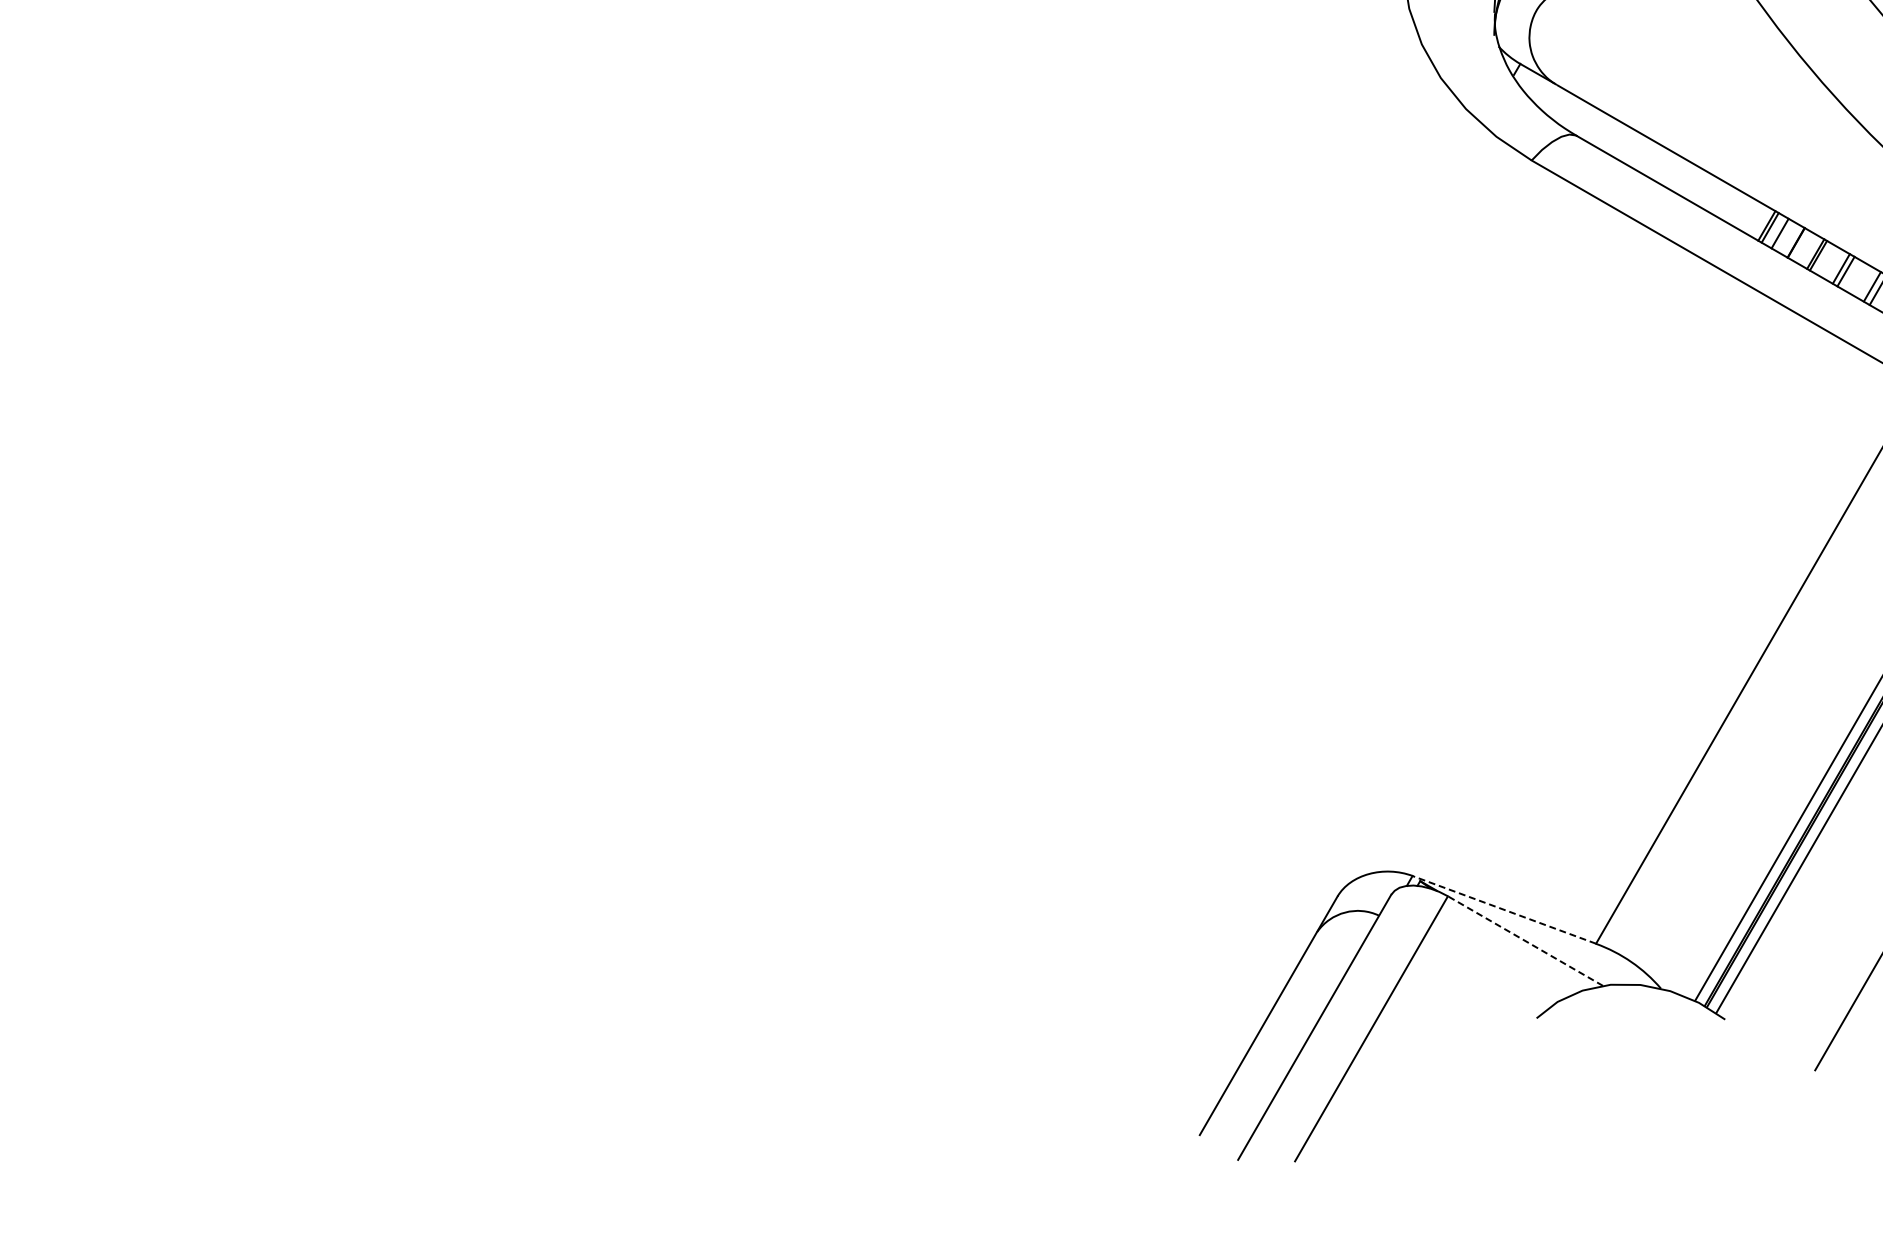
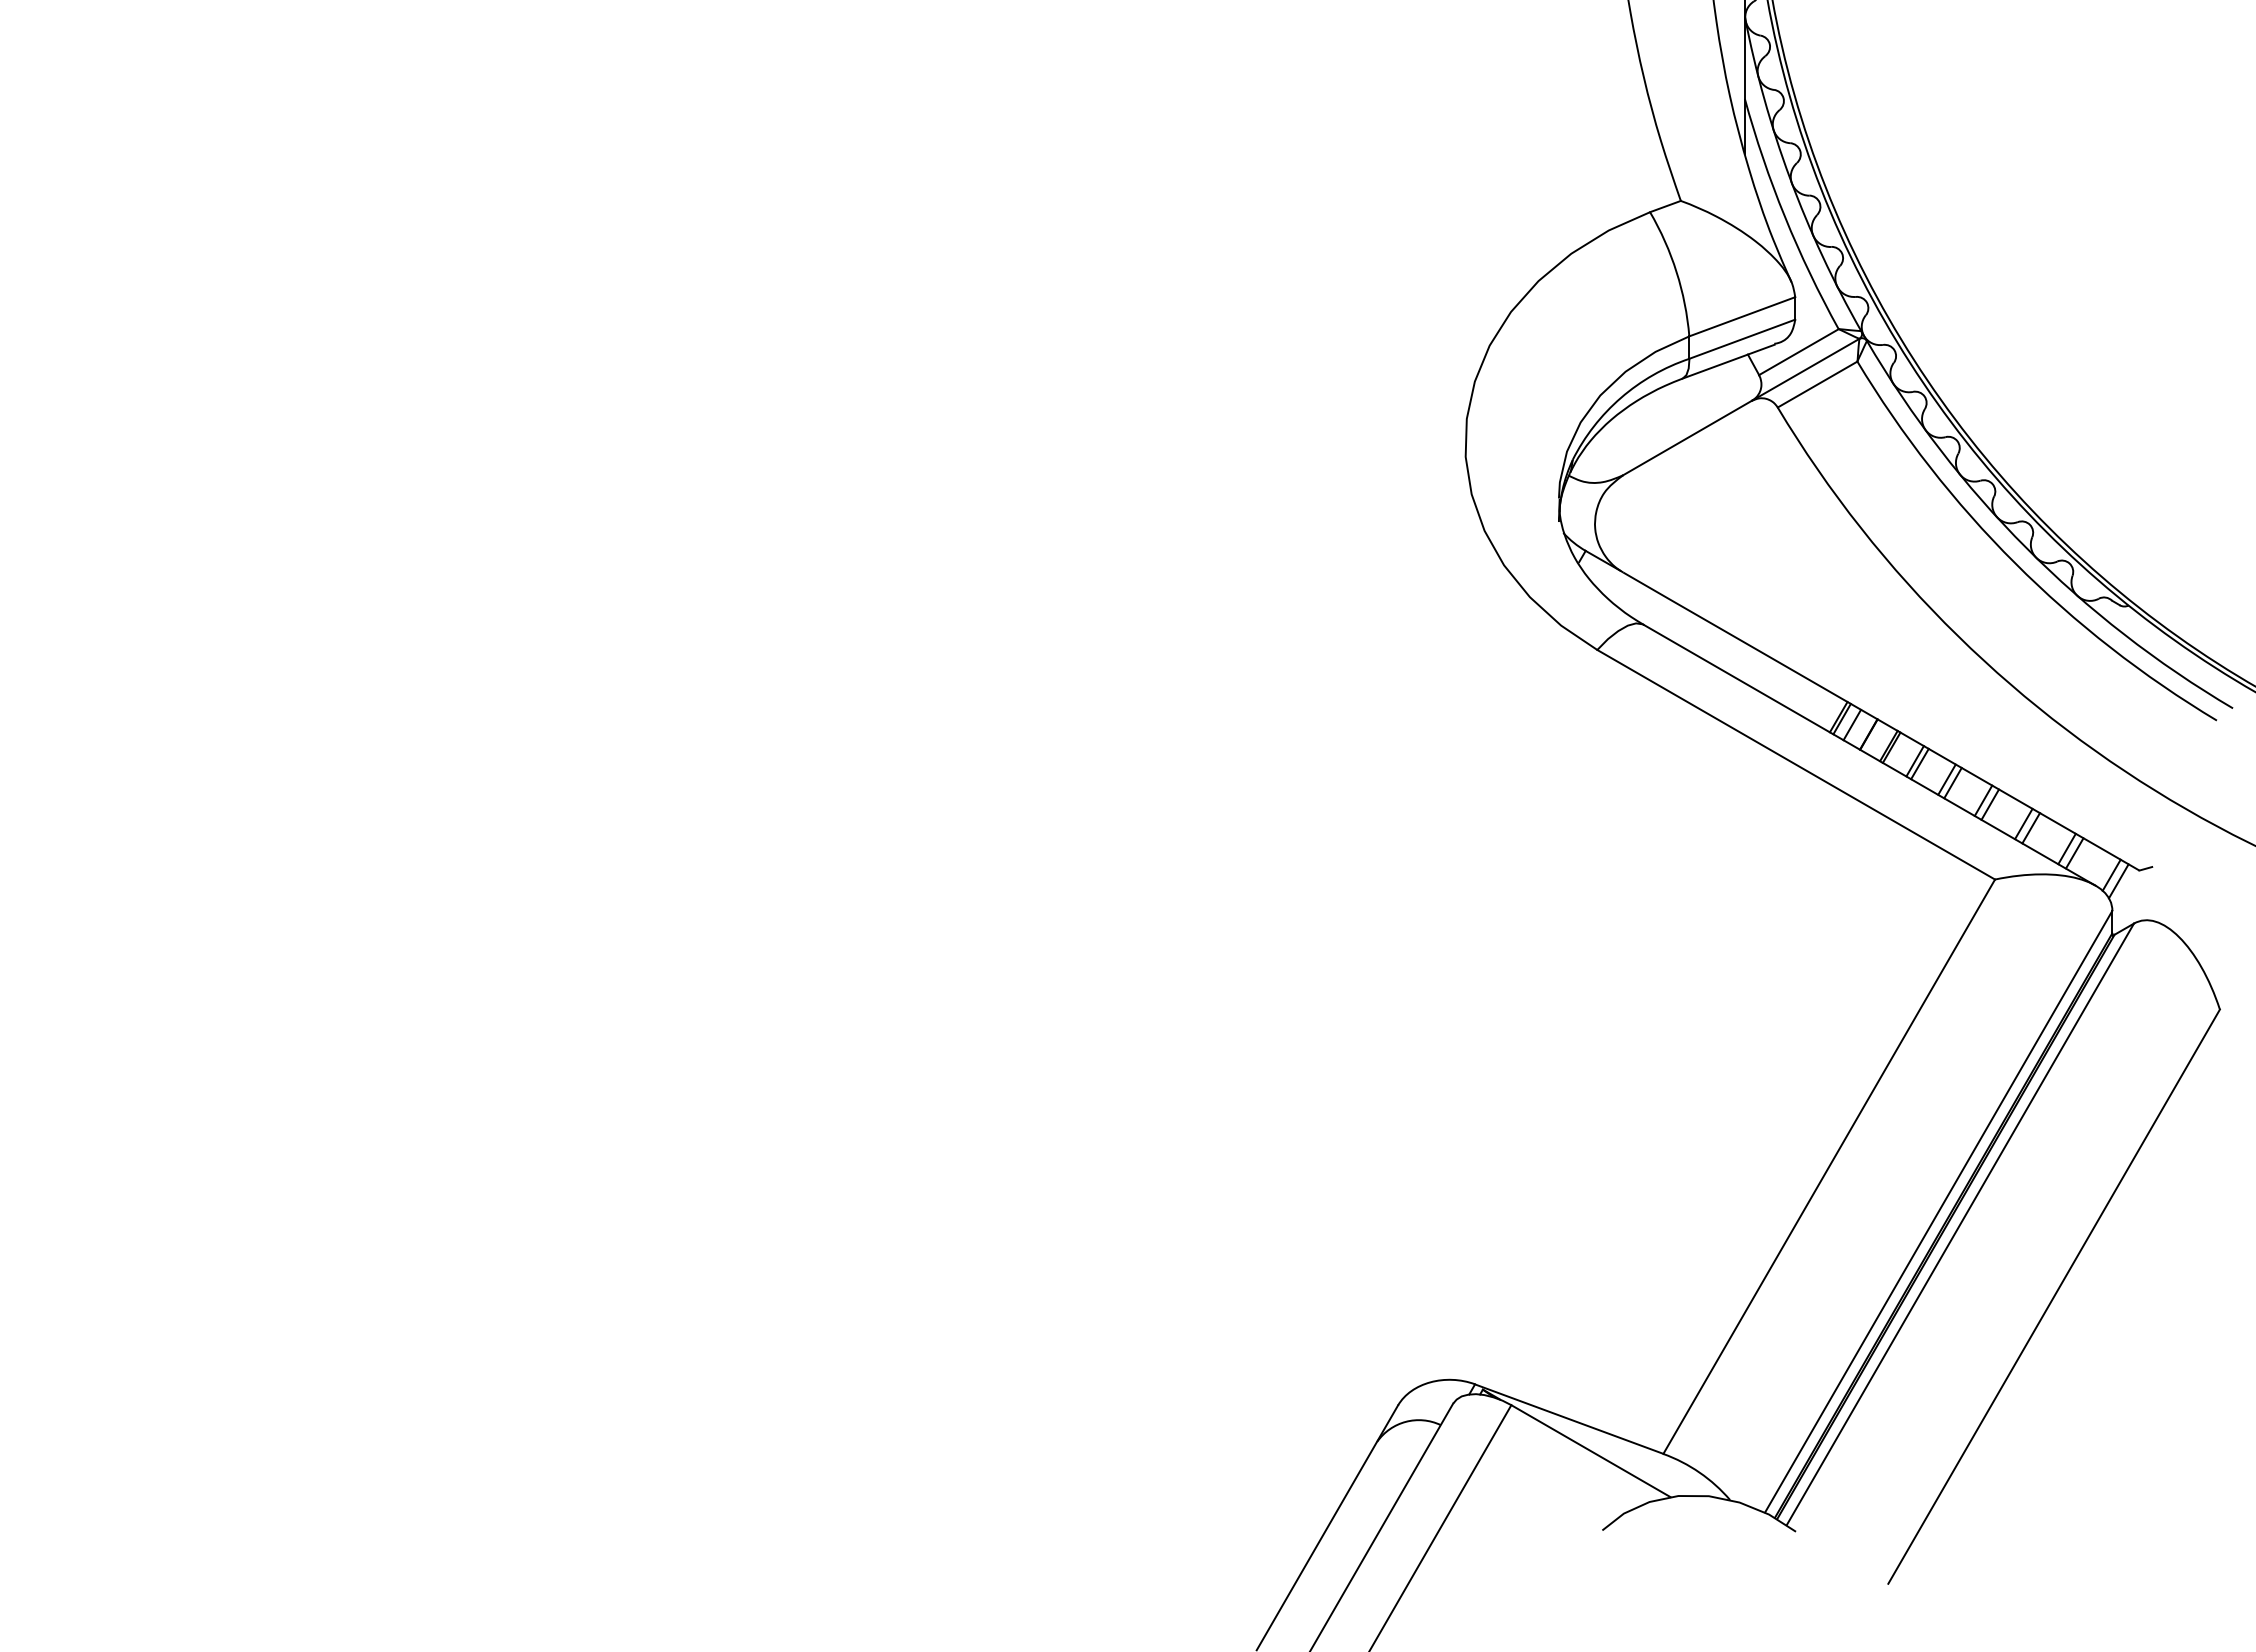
line: (1503, 909) -> (1568, 1418), dashed -> solid
line: (1525, 941) -> (1590, 1451), dashed -> solid

